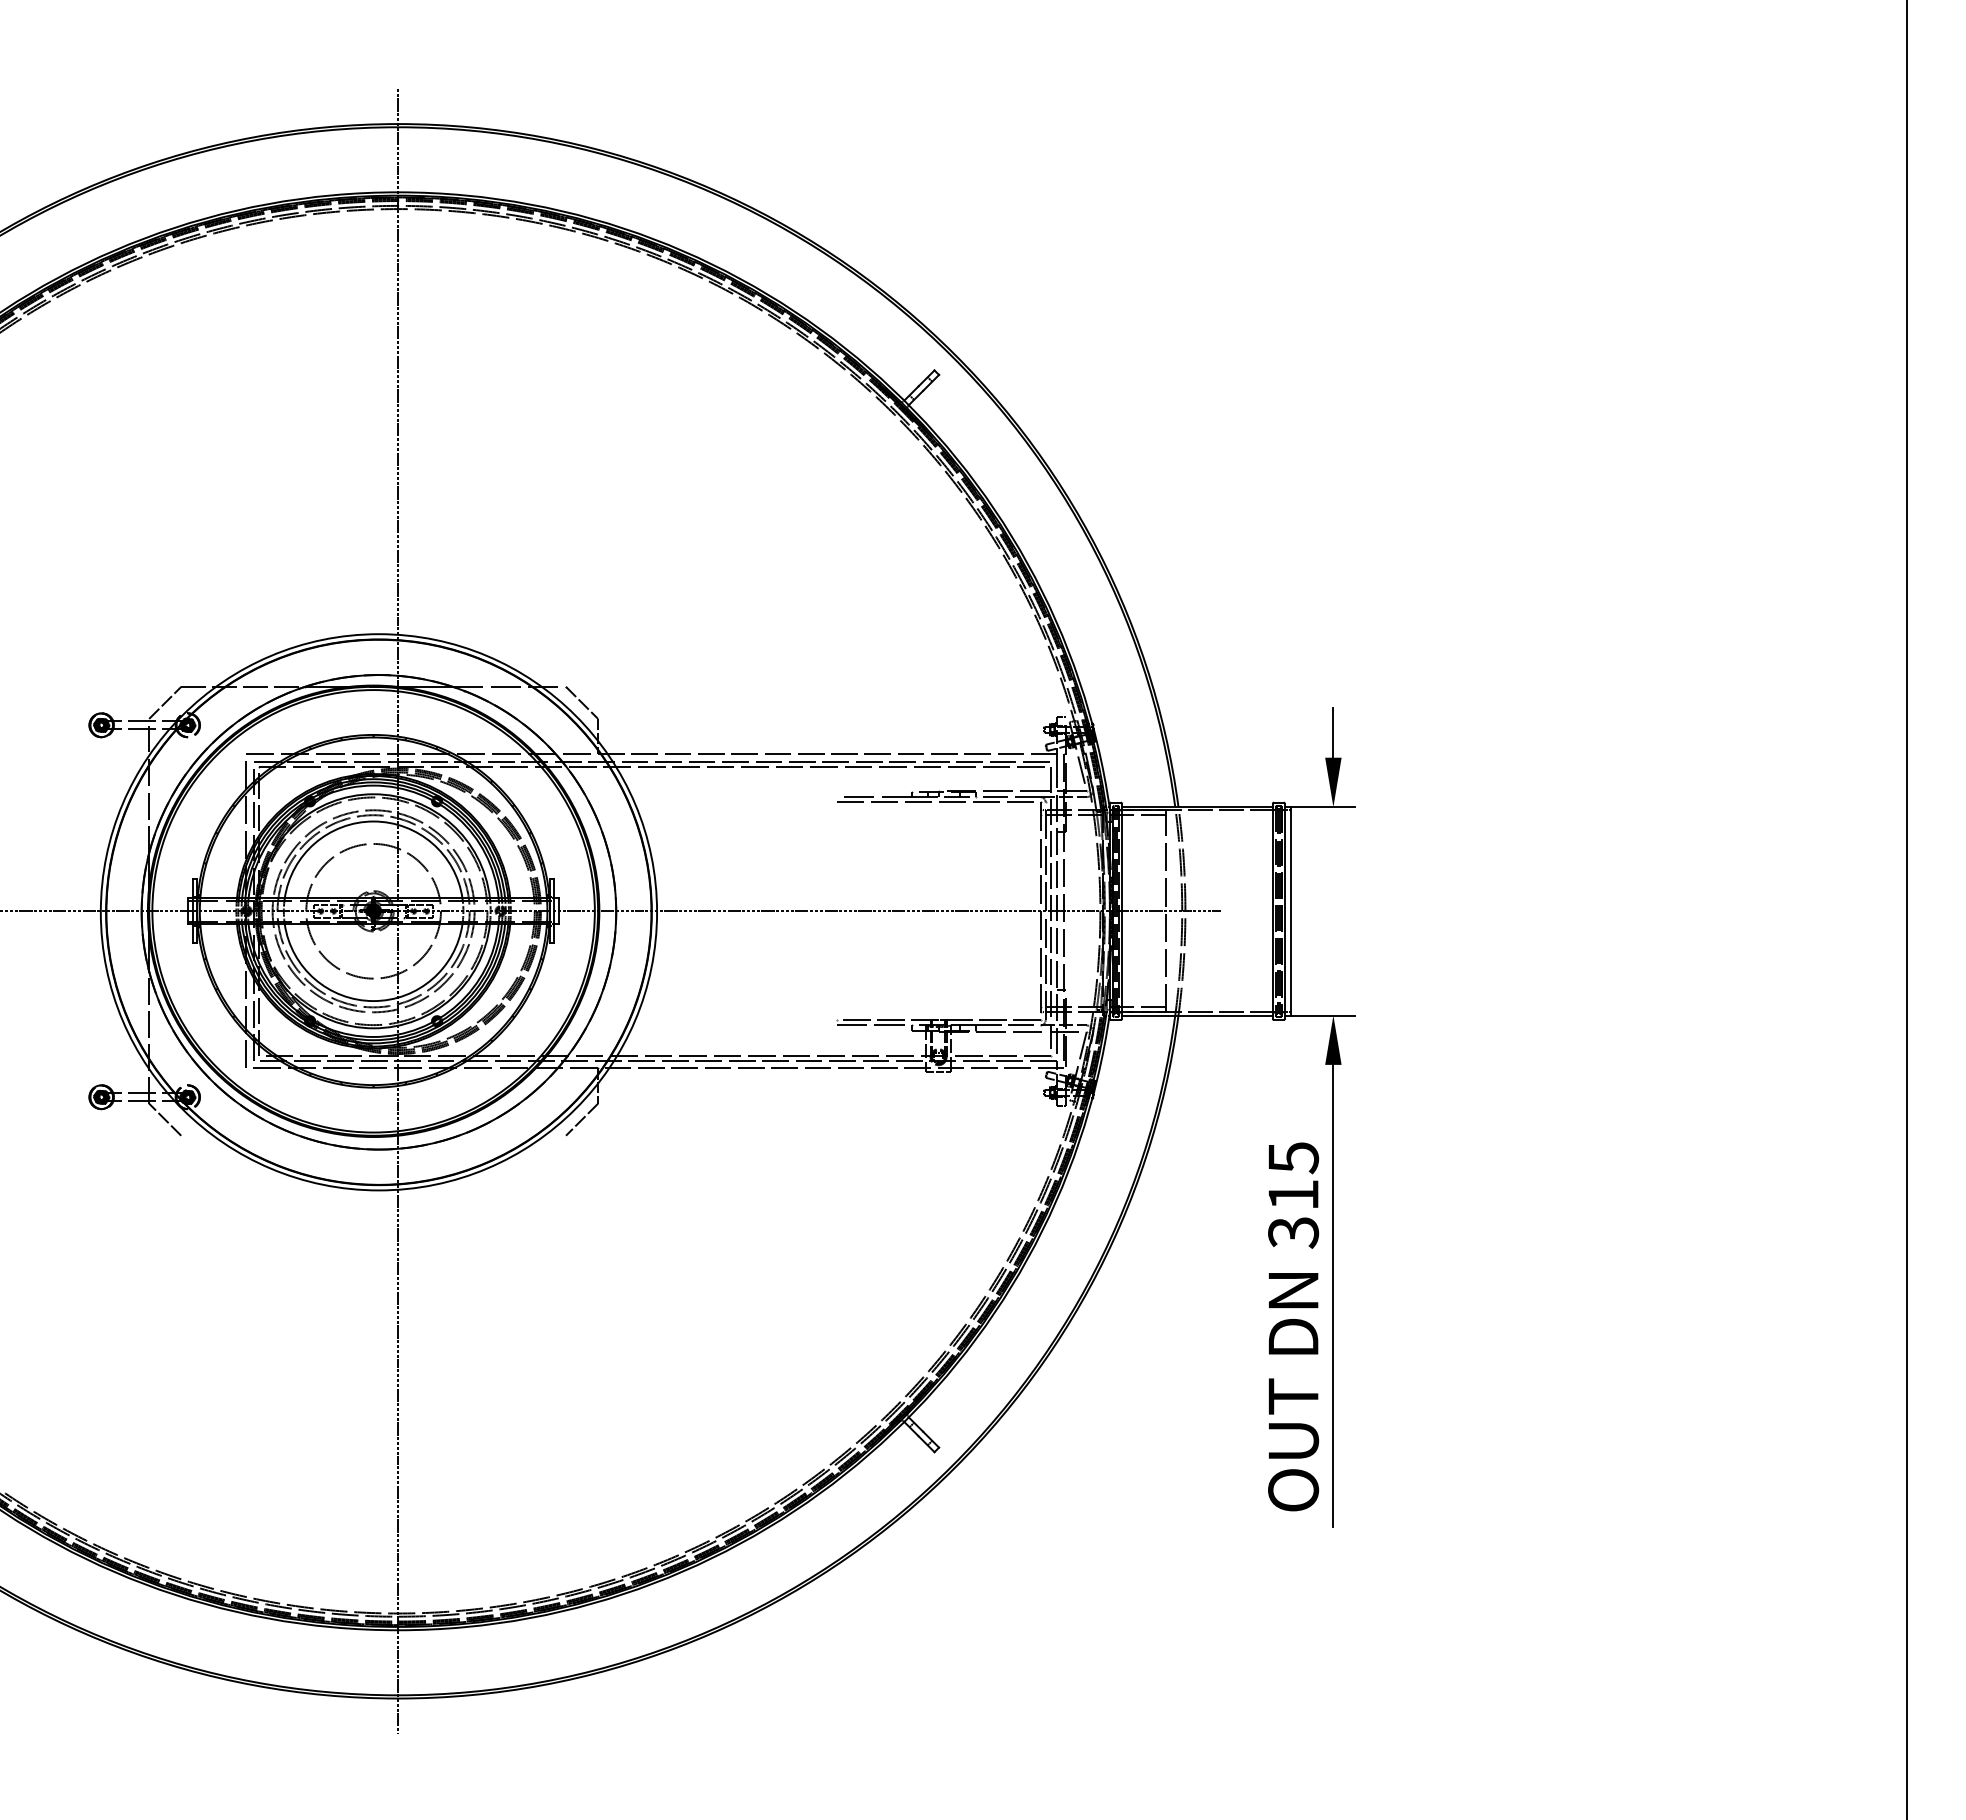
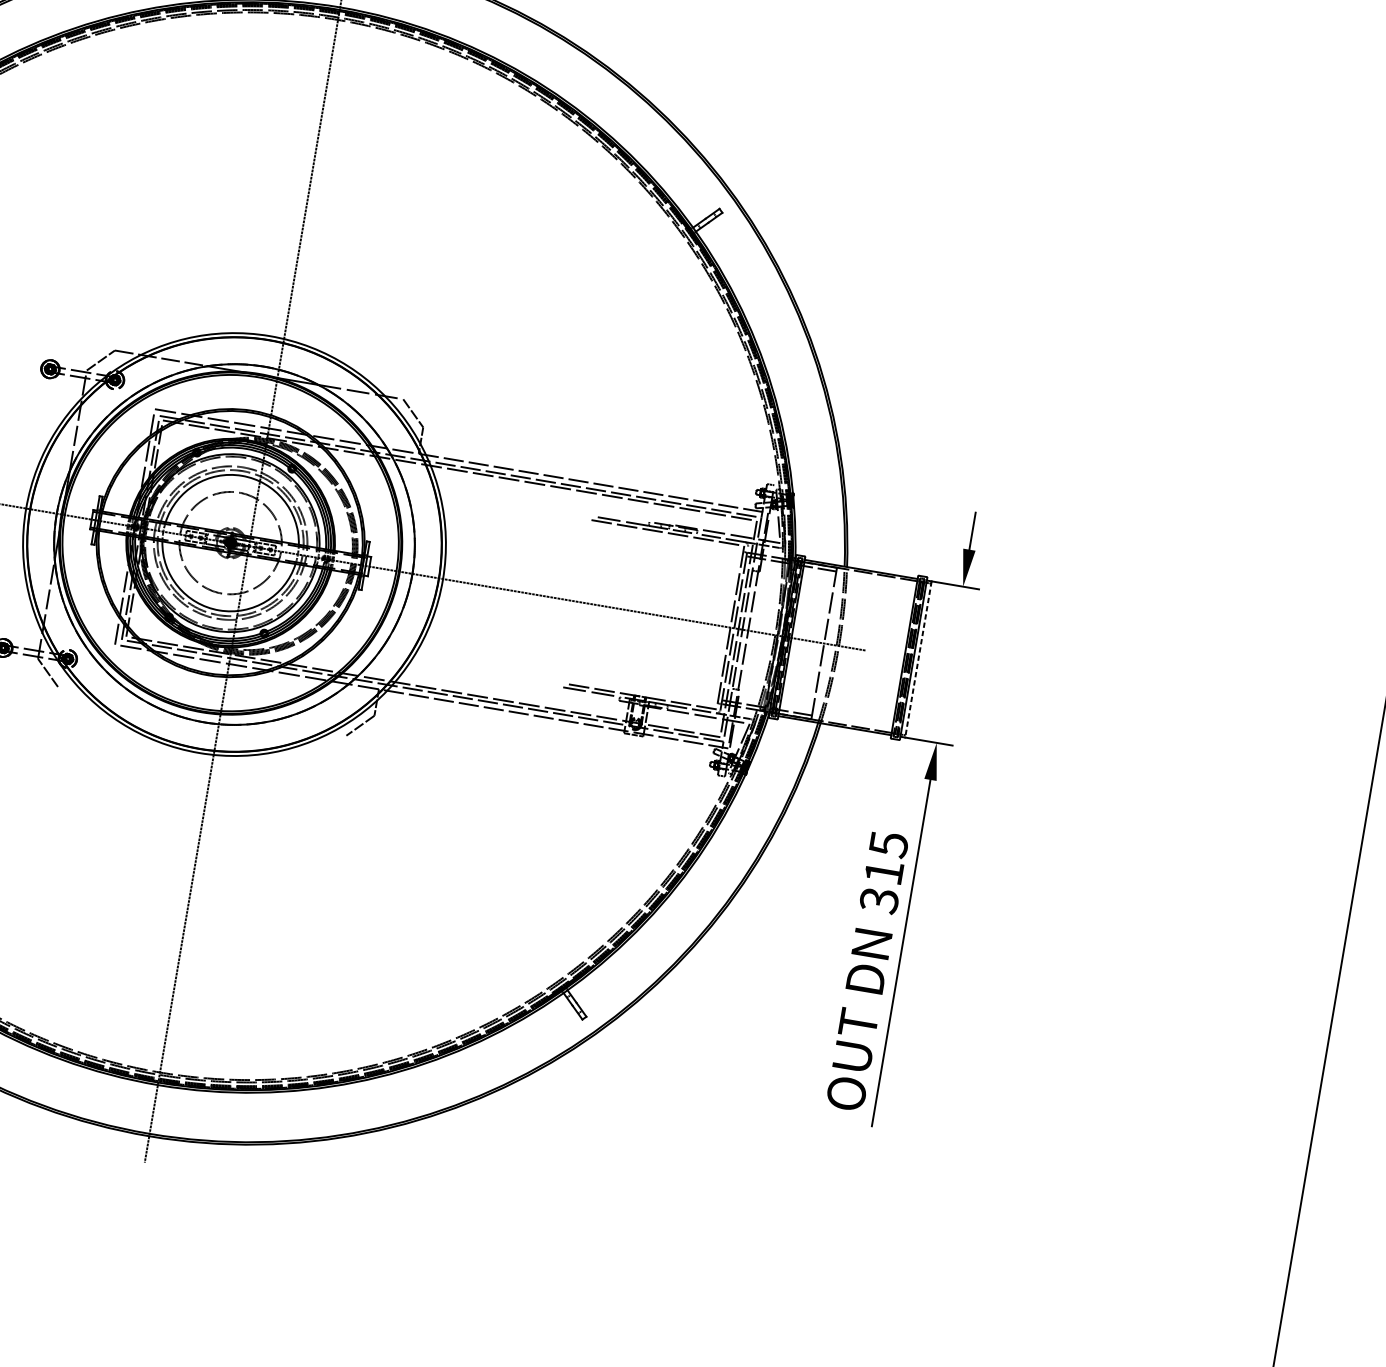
line: (1291, 911) -> (918, 659), solid -> dashed

